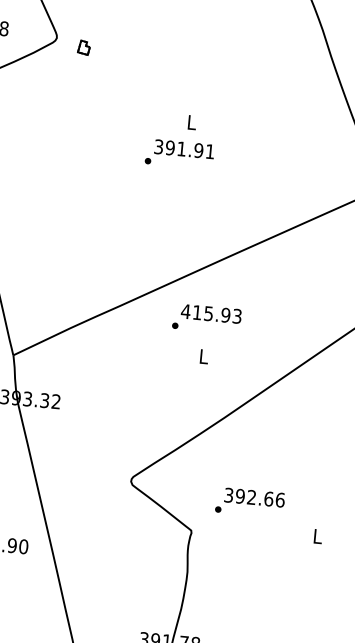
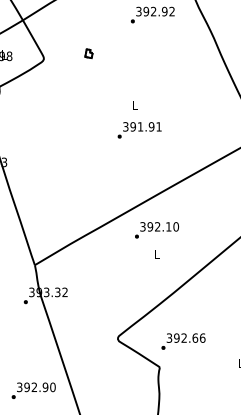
part: (83, 47) -> (88, 53), moved
text: (179, 154) -> (139, 130), moved
text: (211, 313) -> (159, 226), 415.93 -> 392.10
text: (250, 502) -> (183, 341), moved

